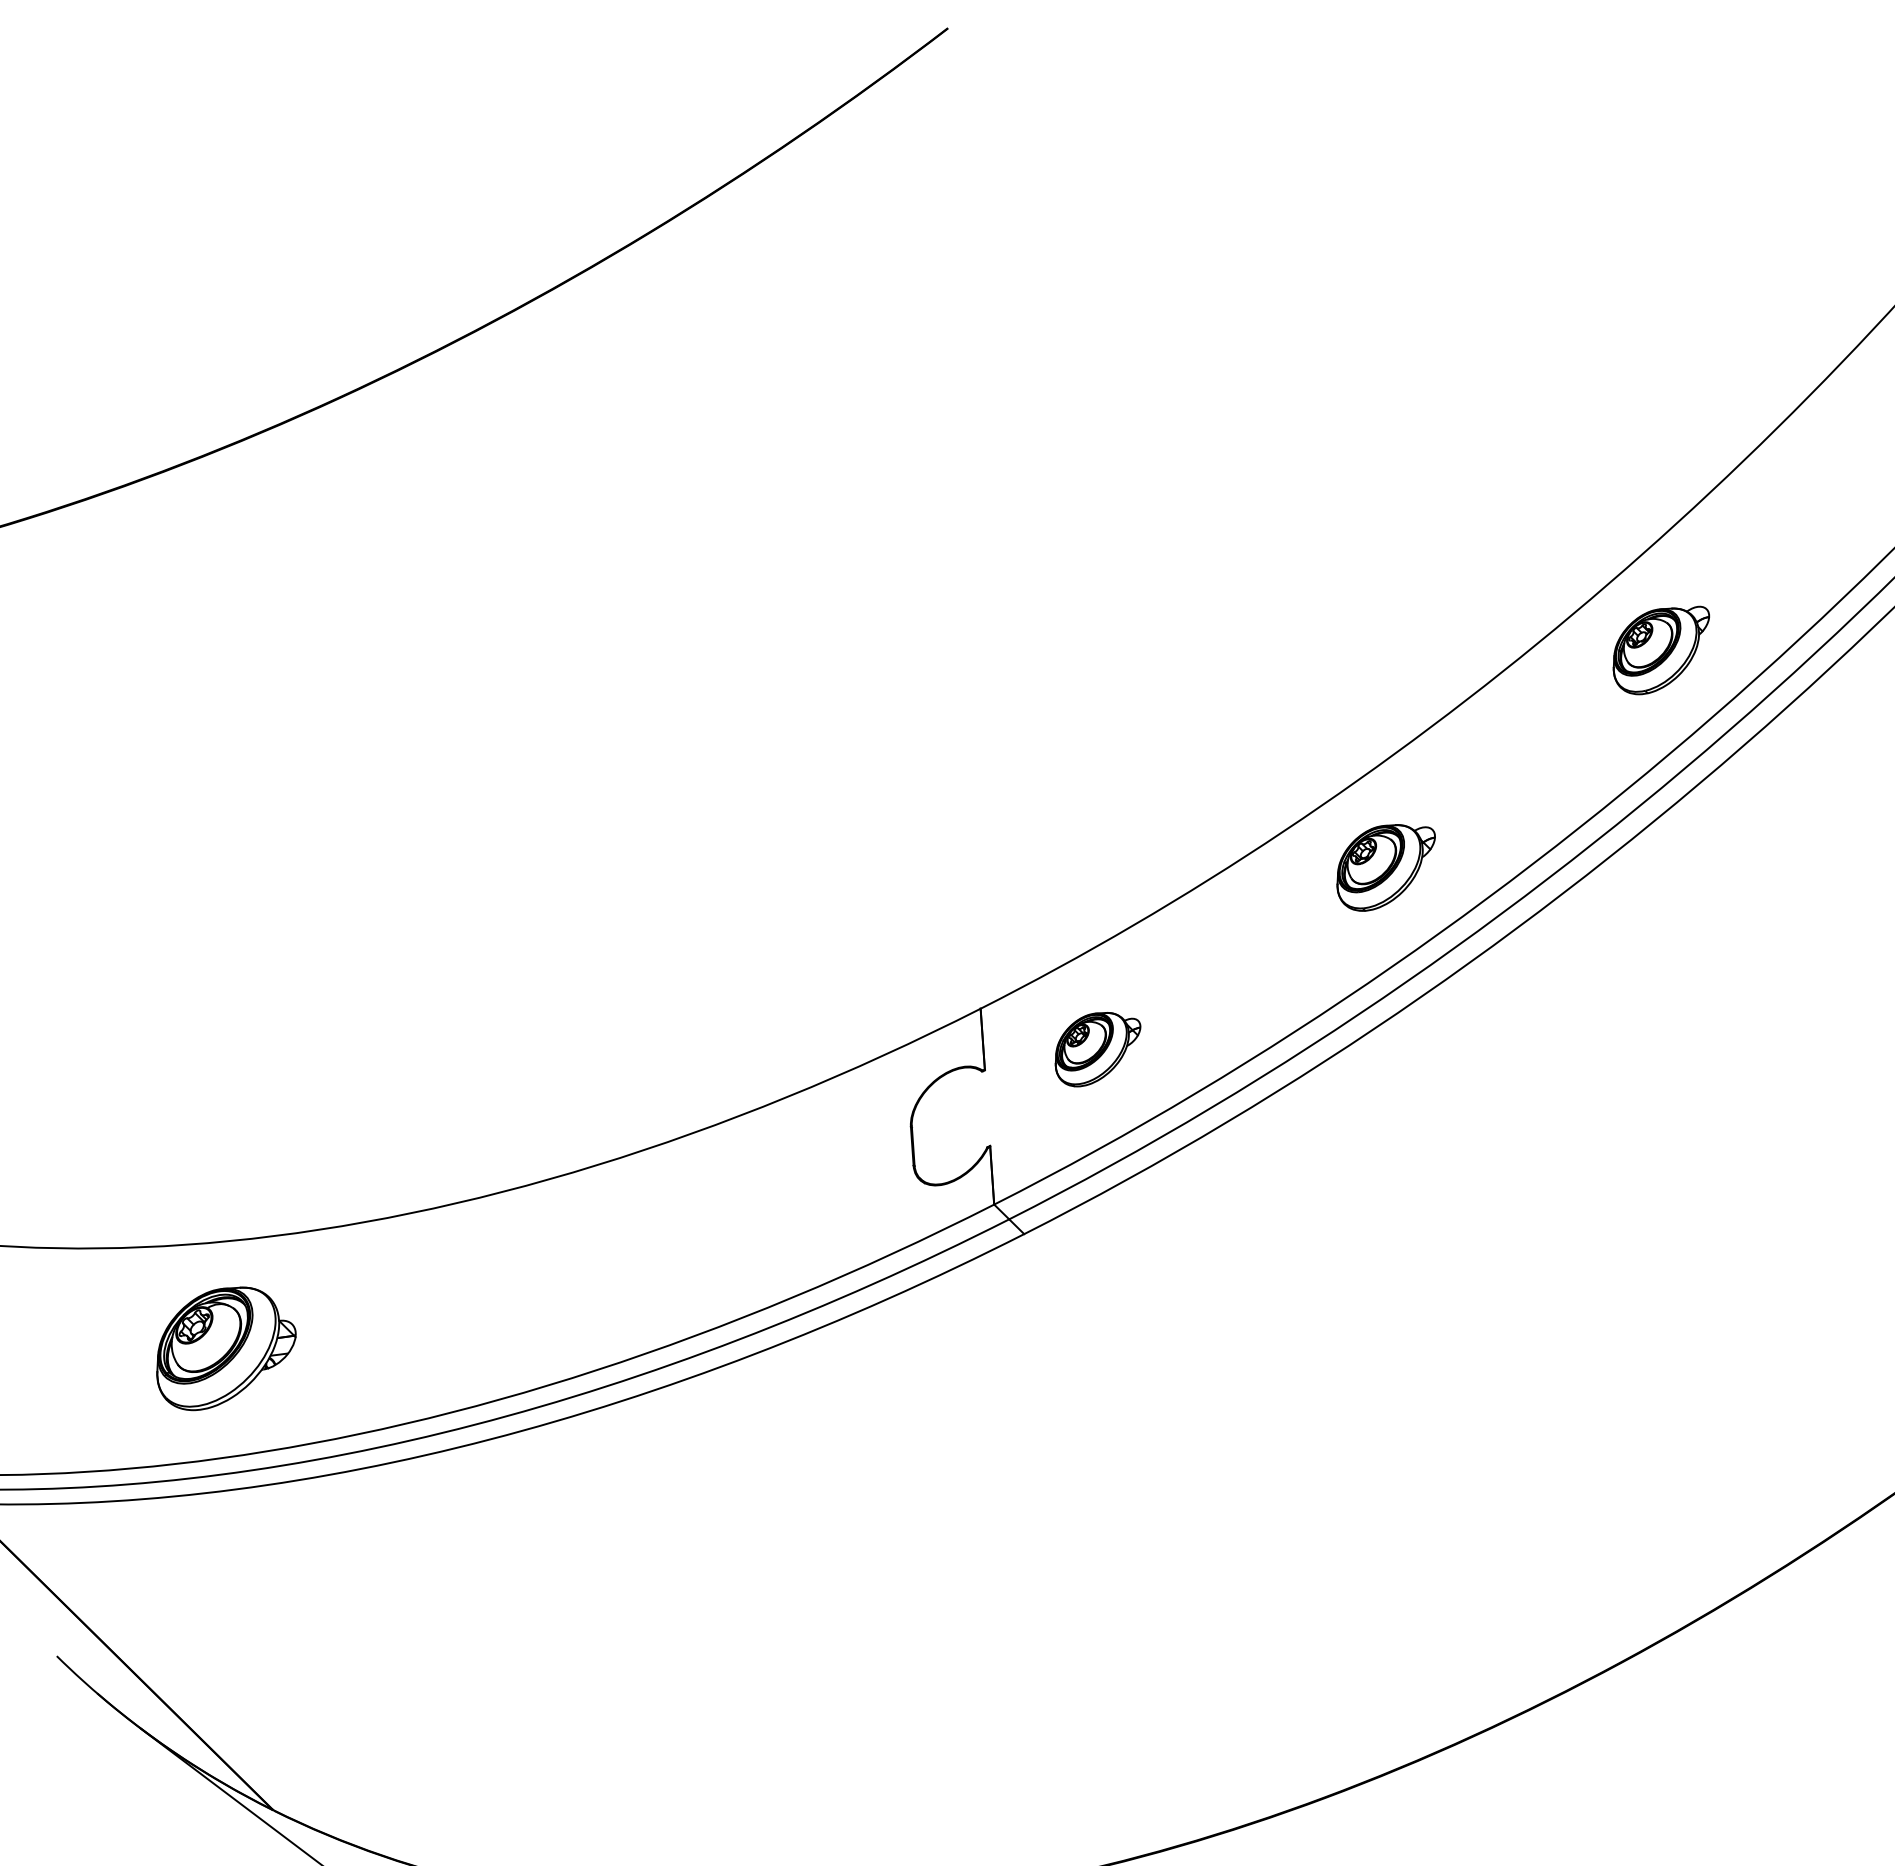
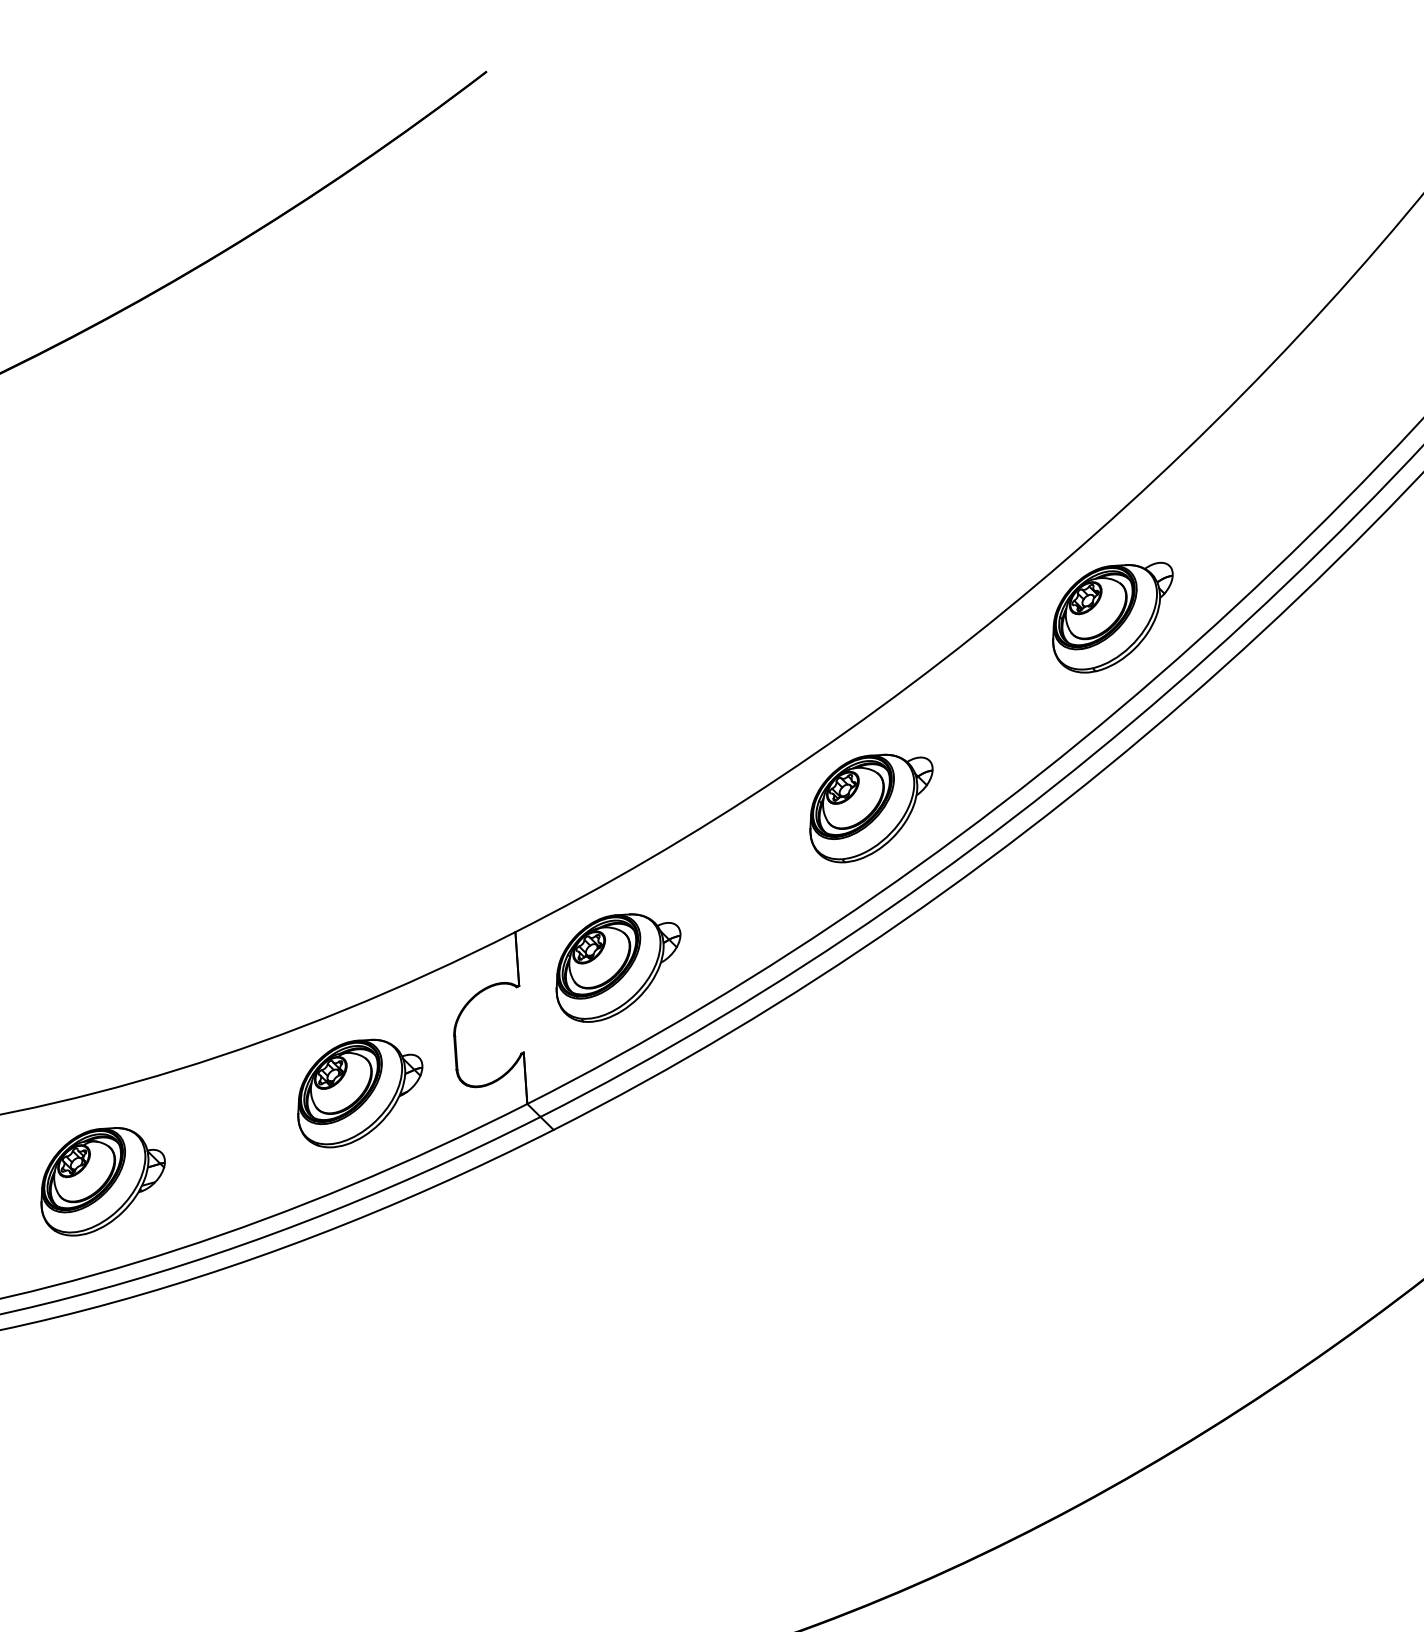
part: (1661, 650) -> (1113, 617), size x1.43
part: (1385, 867) -> (870, 808), size x1.43
part: (1097, 1049) -> (617, 967), size x1.67
part: (803, 1192) -> (359, 1093), added
part: (510, 1293) -> (102, 1182), added

